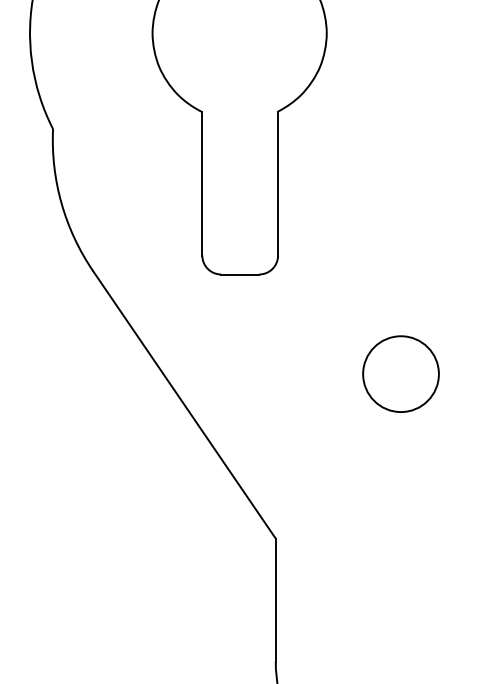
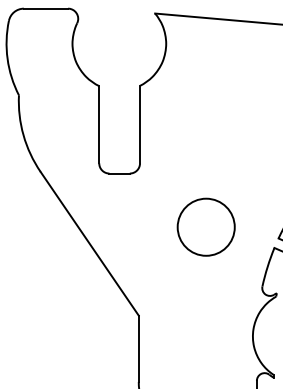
circle: (399, 372) -> (205, 226), size x1.4

